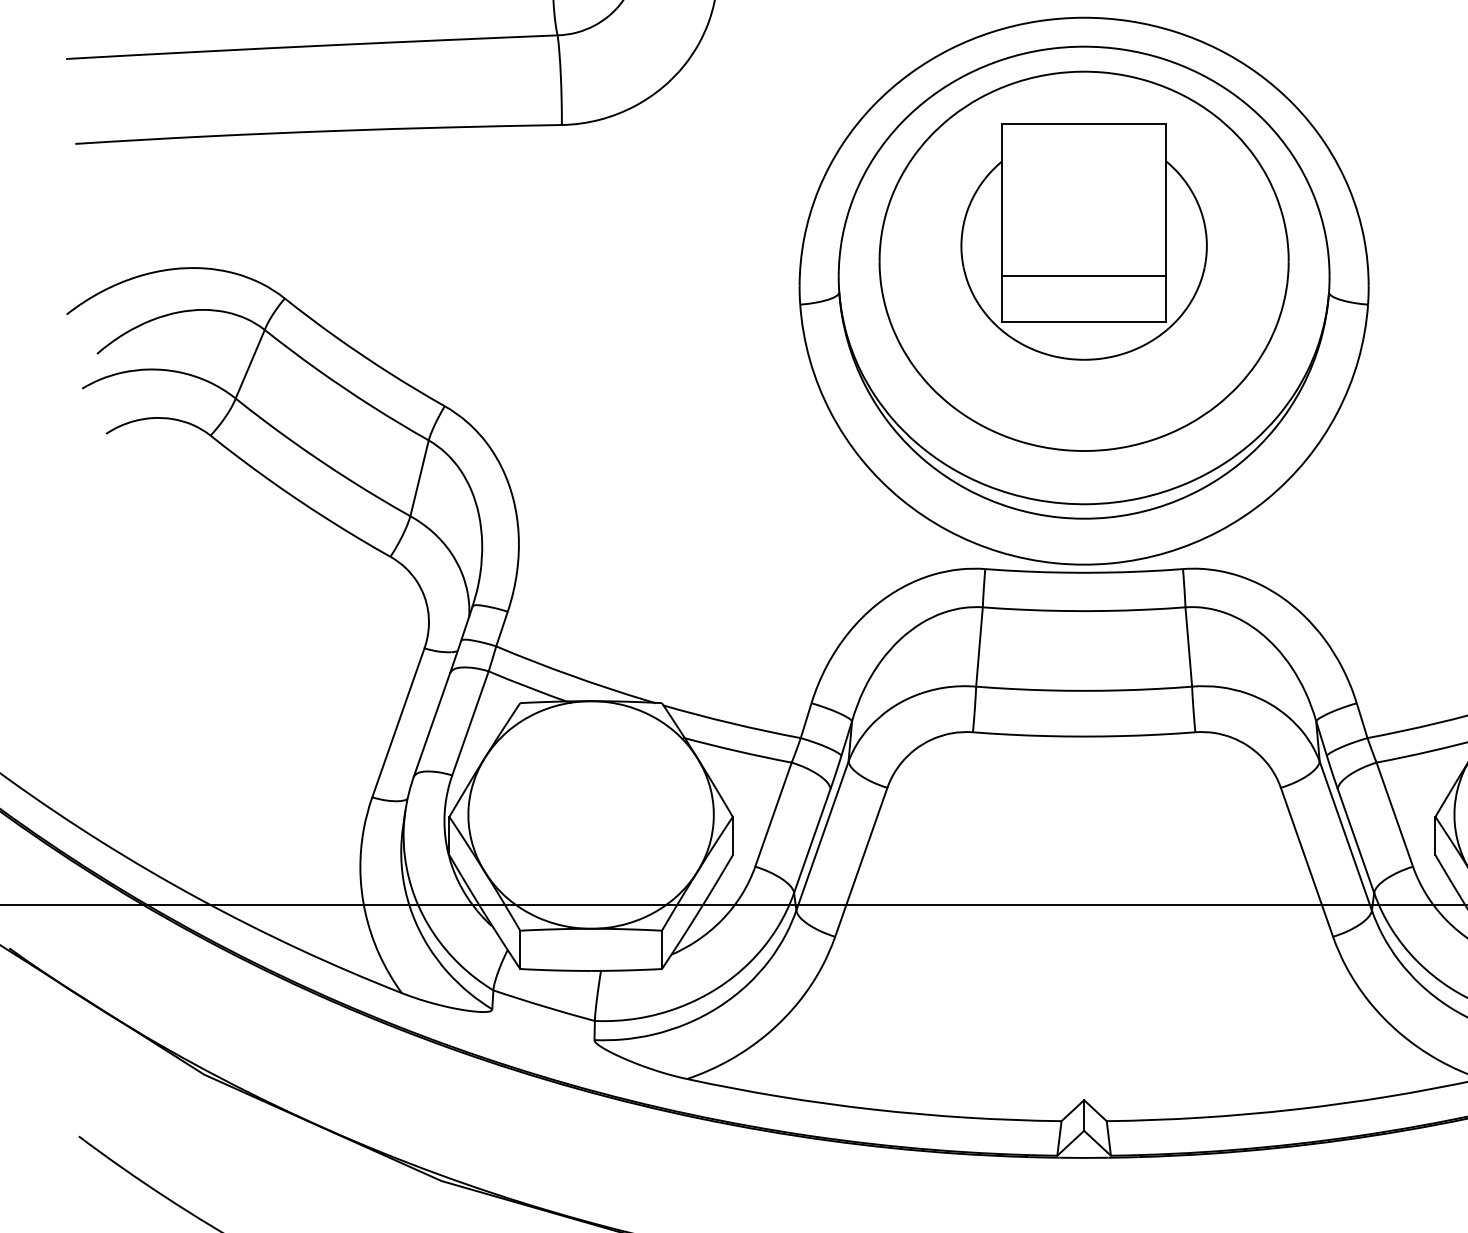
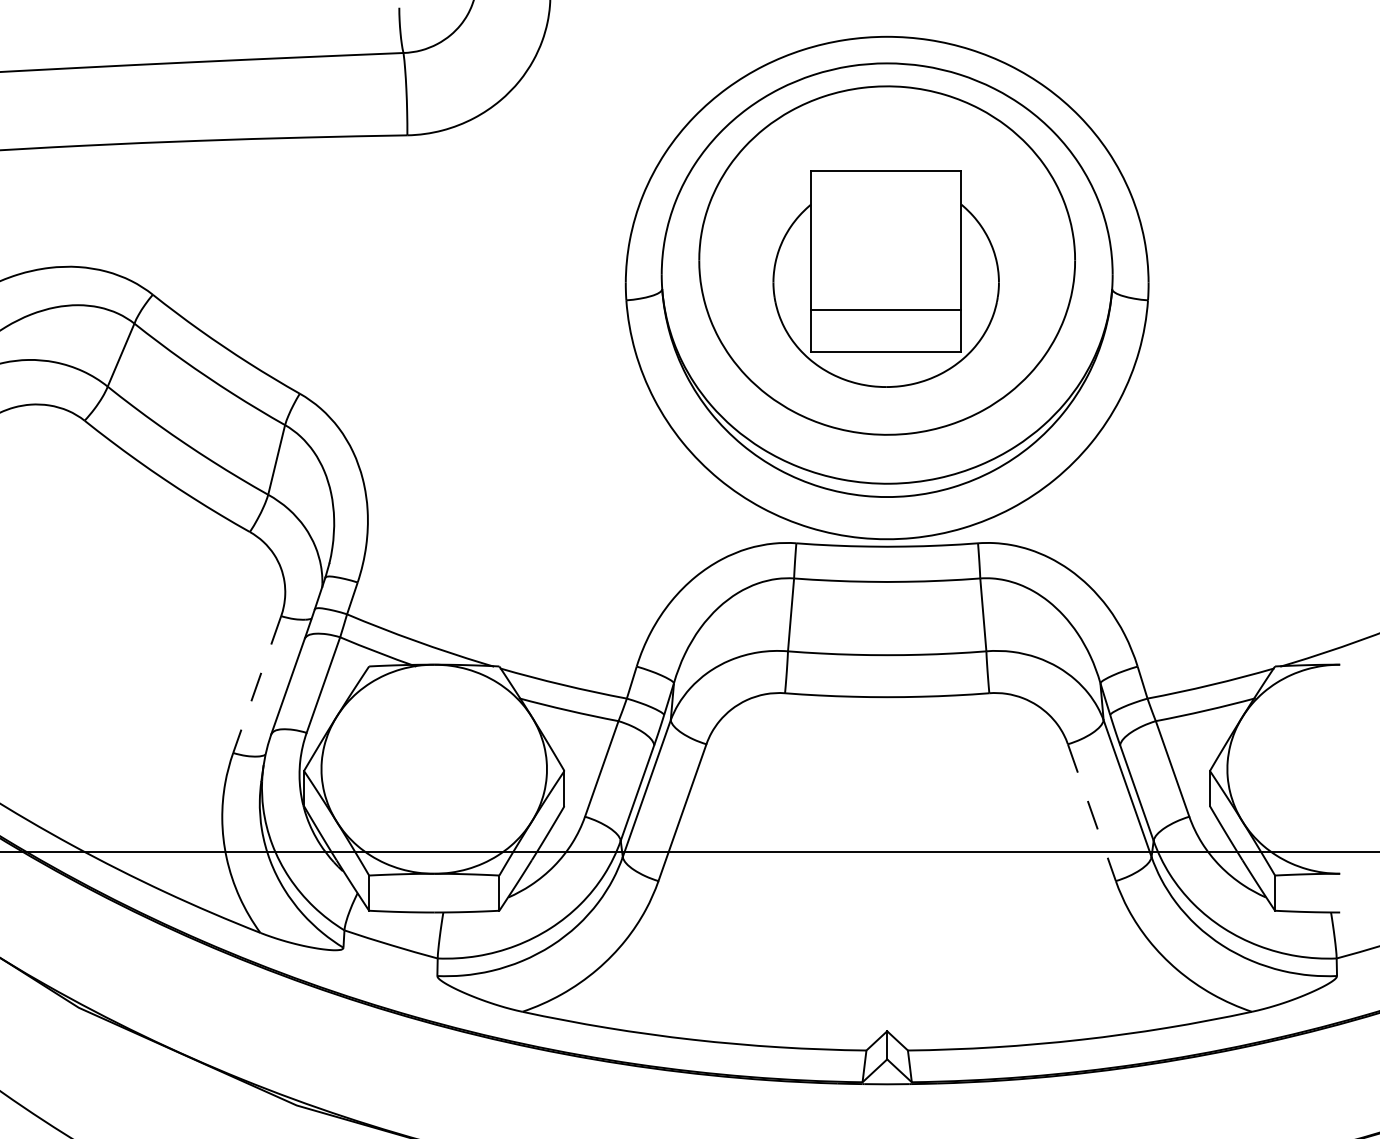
part: (1083, 241) -> (885, 278), moved
line: (398, 723) -> (257, 685), solid -> dashed
line: (1307, 863) -> (1092, 813), solid -> dashed

